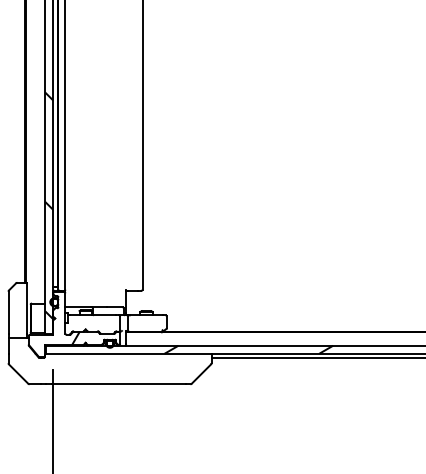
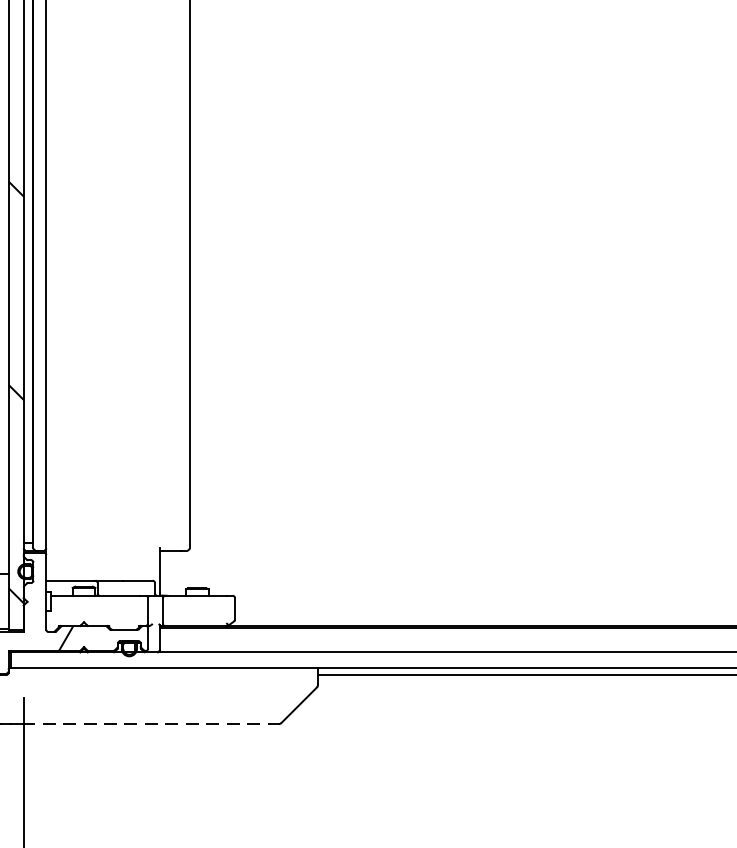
hatch: (248, 349) -> (386, 659), removed
line: (119, 384) -> (146, 724), solid -> dashed

